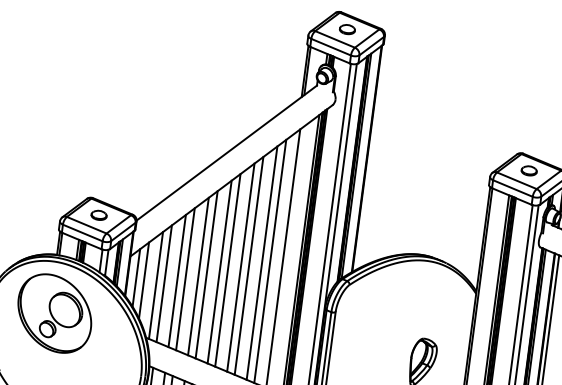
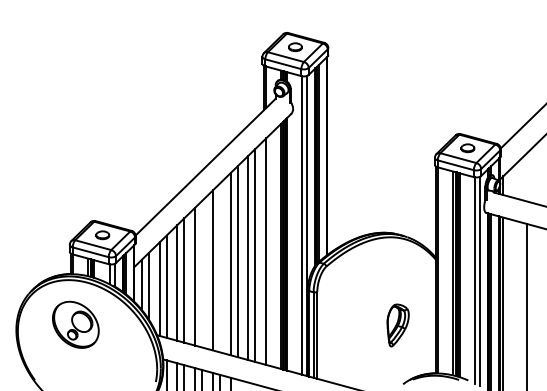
line: (227, 269) -> (219, 267), removed
line: (207, 275) -> (202, 274), removed
part: (54, 313) -> (75, 324), size x0.7

